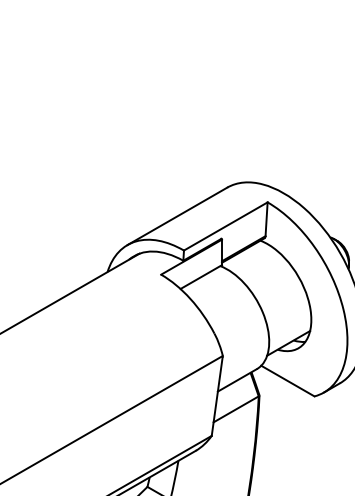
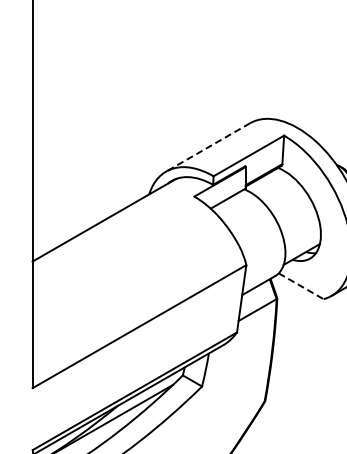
line: (176, 216) -> (207, 147), solid -> dashed
line: (288, 381) -> (301, 286), solid -> dashed

